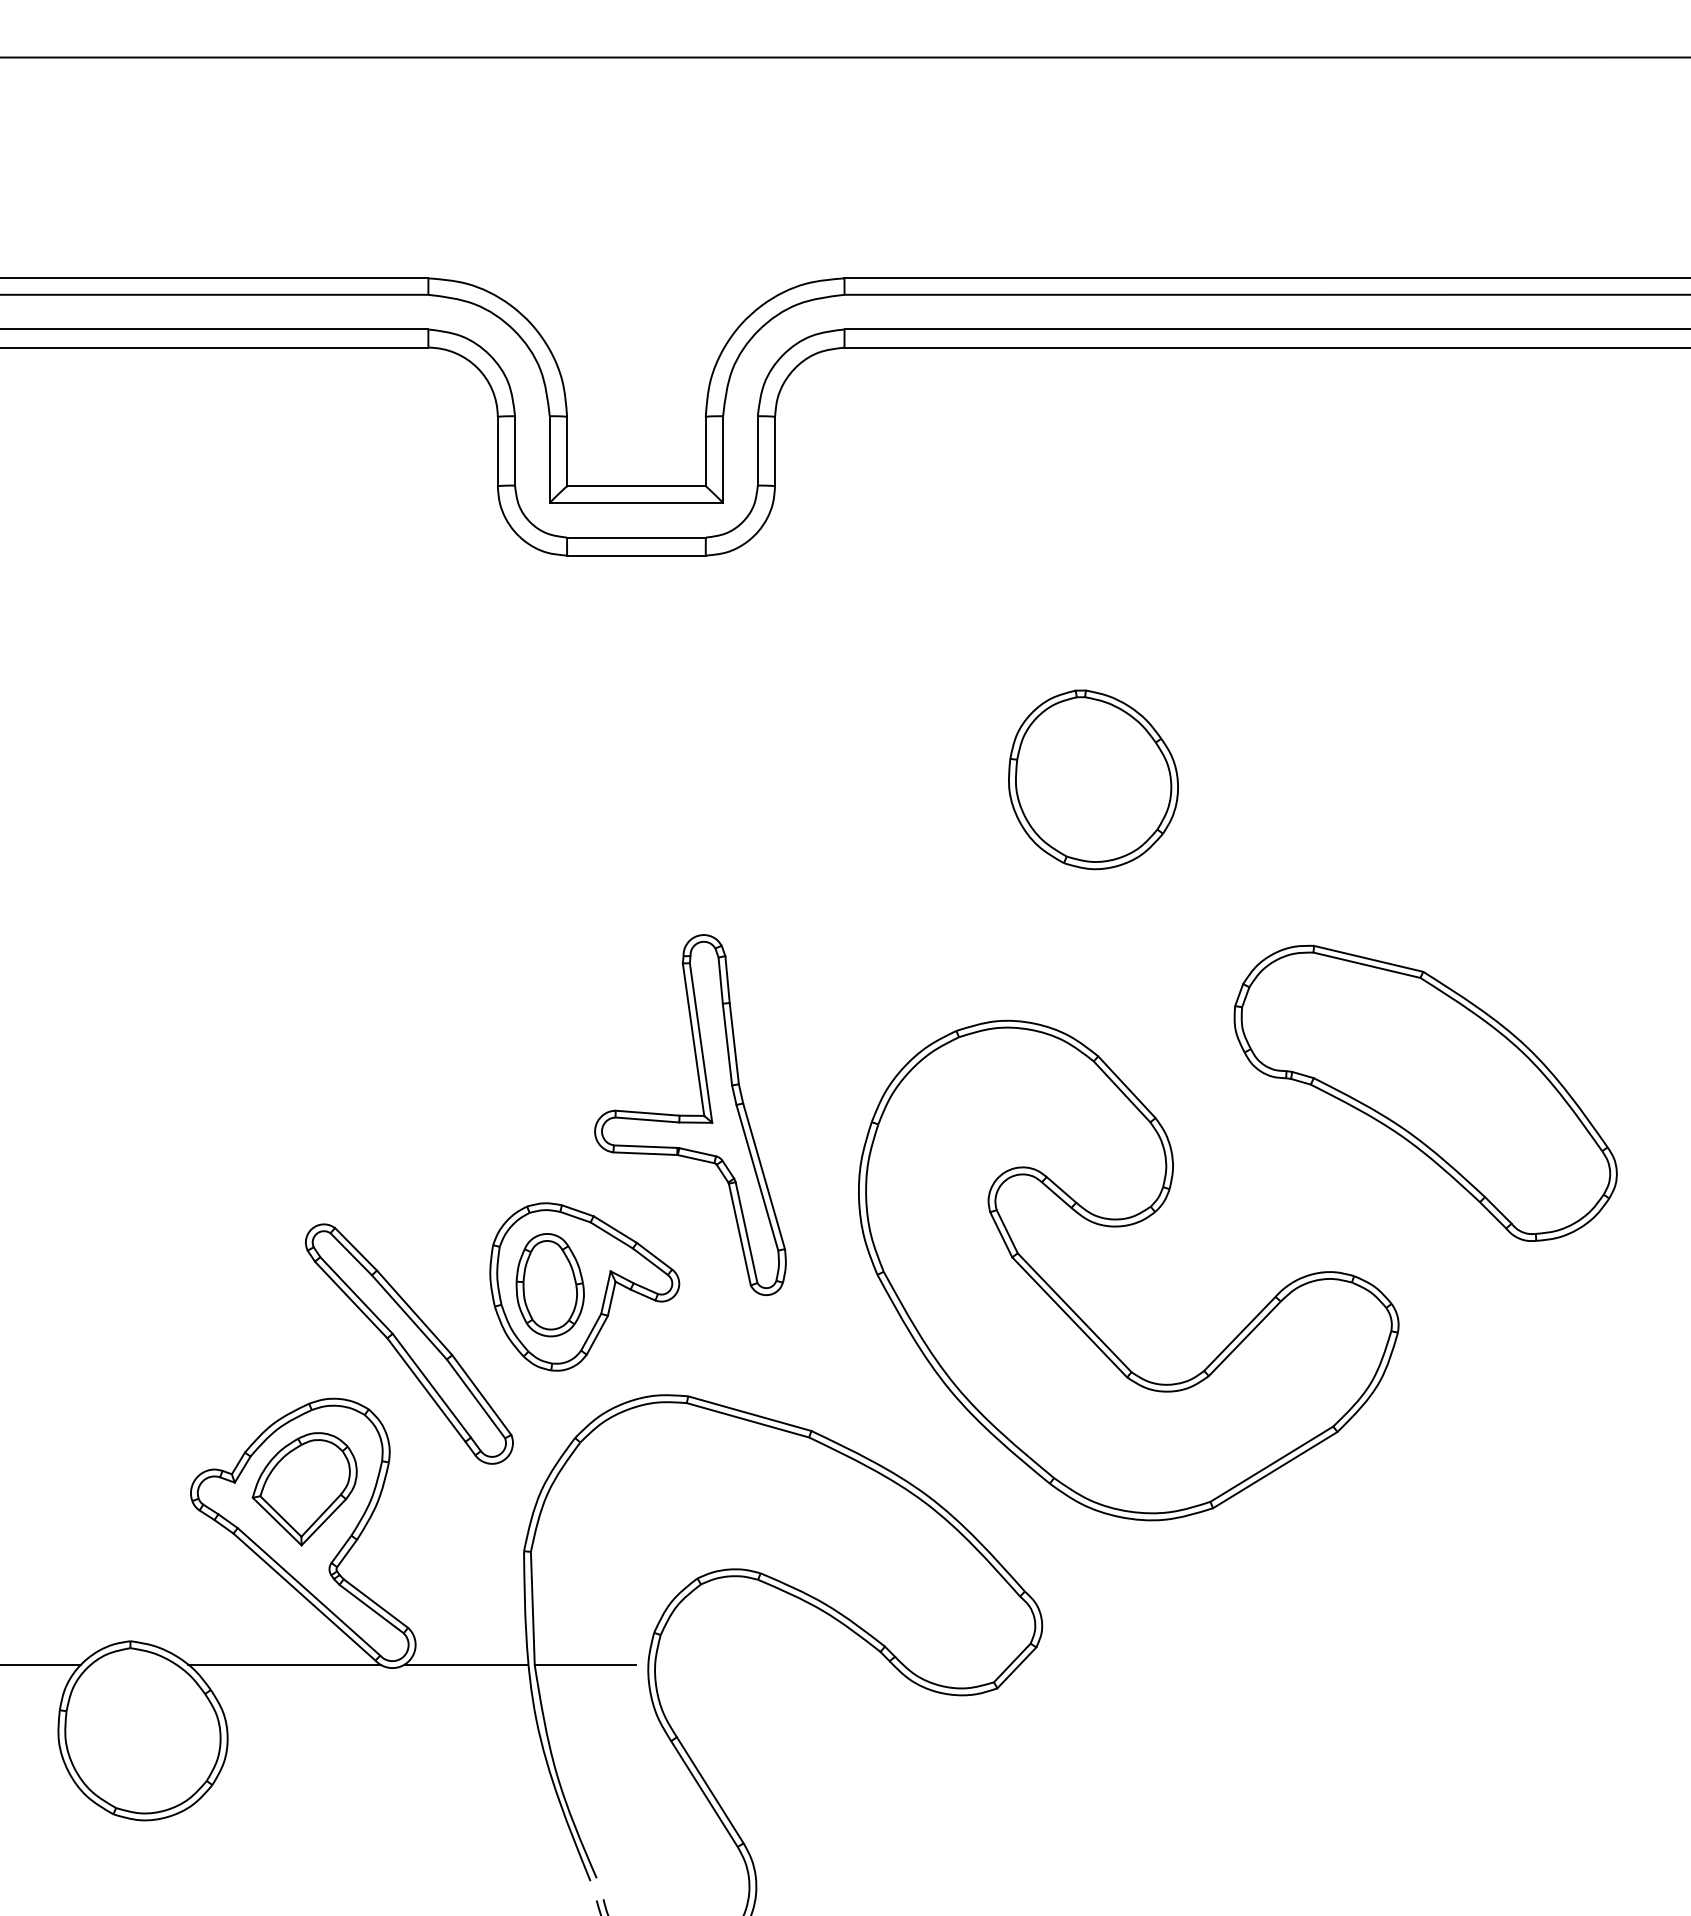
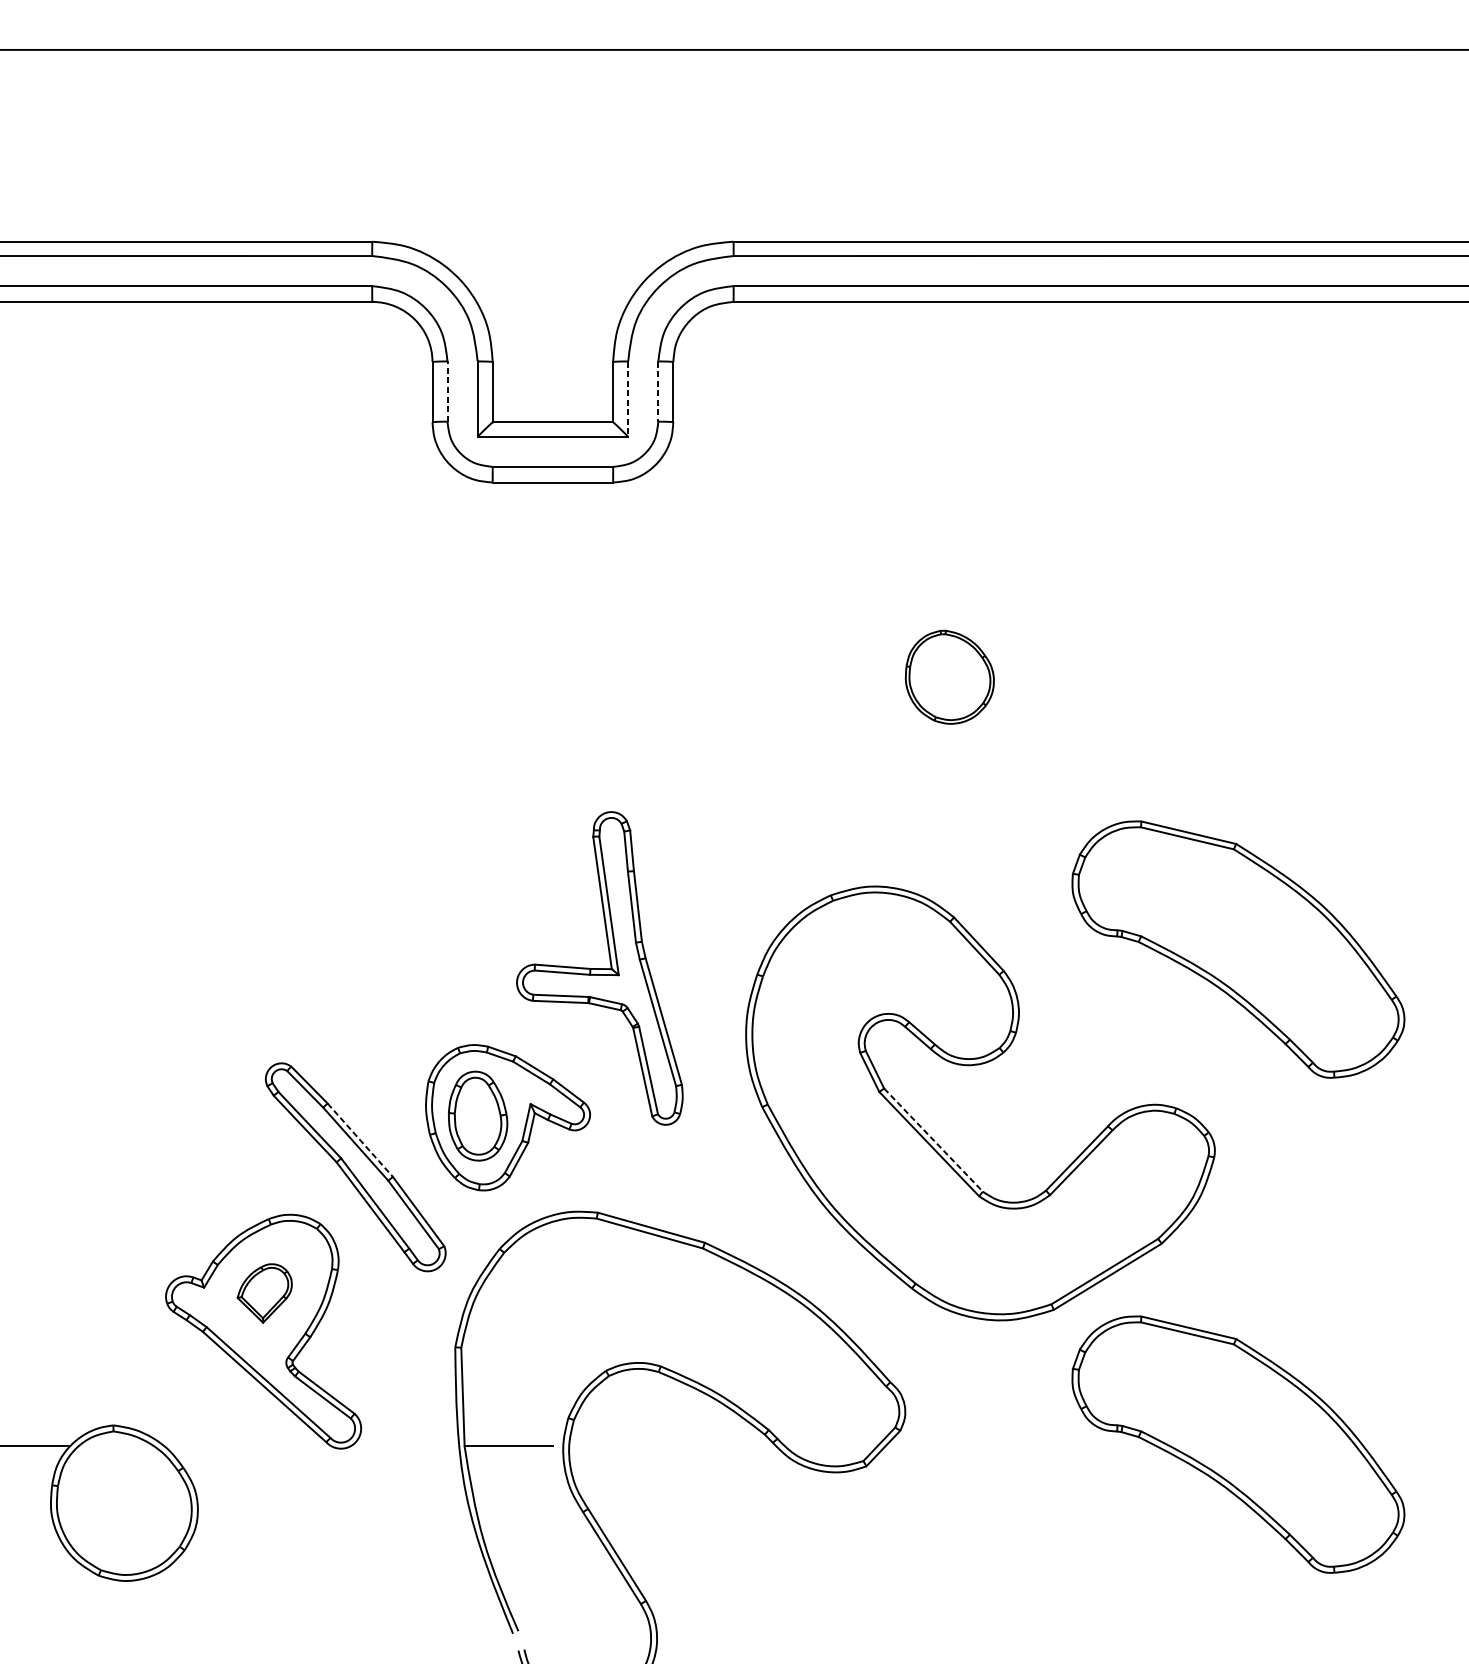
line: (515, 450) -> (447, 391), solid -> dashed
line: (757, 450) -> (658, 391), solid -> dashed
line: (723, 460) -> (628, 399), solid -> dashed
part: (1093, 779) -> (949, 676), size x0.6
line: (414, 1312) -> (360, 1139), solid -> dashed
line: (1075, 1313) -> (934, 1140), solid -> dashed
part: (304, 1489) -> (264, 1293), size x0.6
part: (1425, 1662) -> (1238, 1443), added
line: (284, 1664) -> (247, 1445), removed
line: (465, 1664) -> (404, 1445), removed

